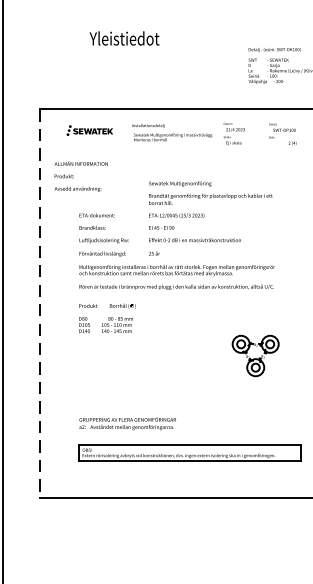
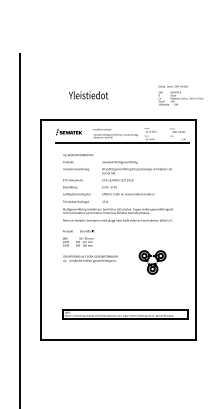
text: (124, 38) -> (88, 95), moved
line: (182, 148) -> (121, 142), added
text: (81, 177) -> (78, 162), moved
line: (41, 302) -> (41, 229), dashed -> solid
part: (255, 355) -> (152, 262), moved
text: (127, 423) -> (90, 258), moved

